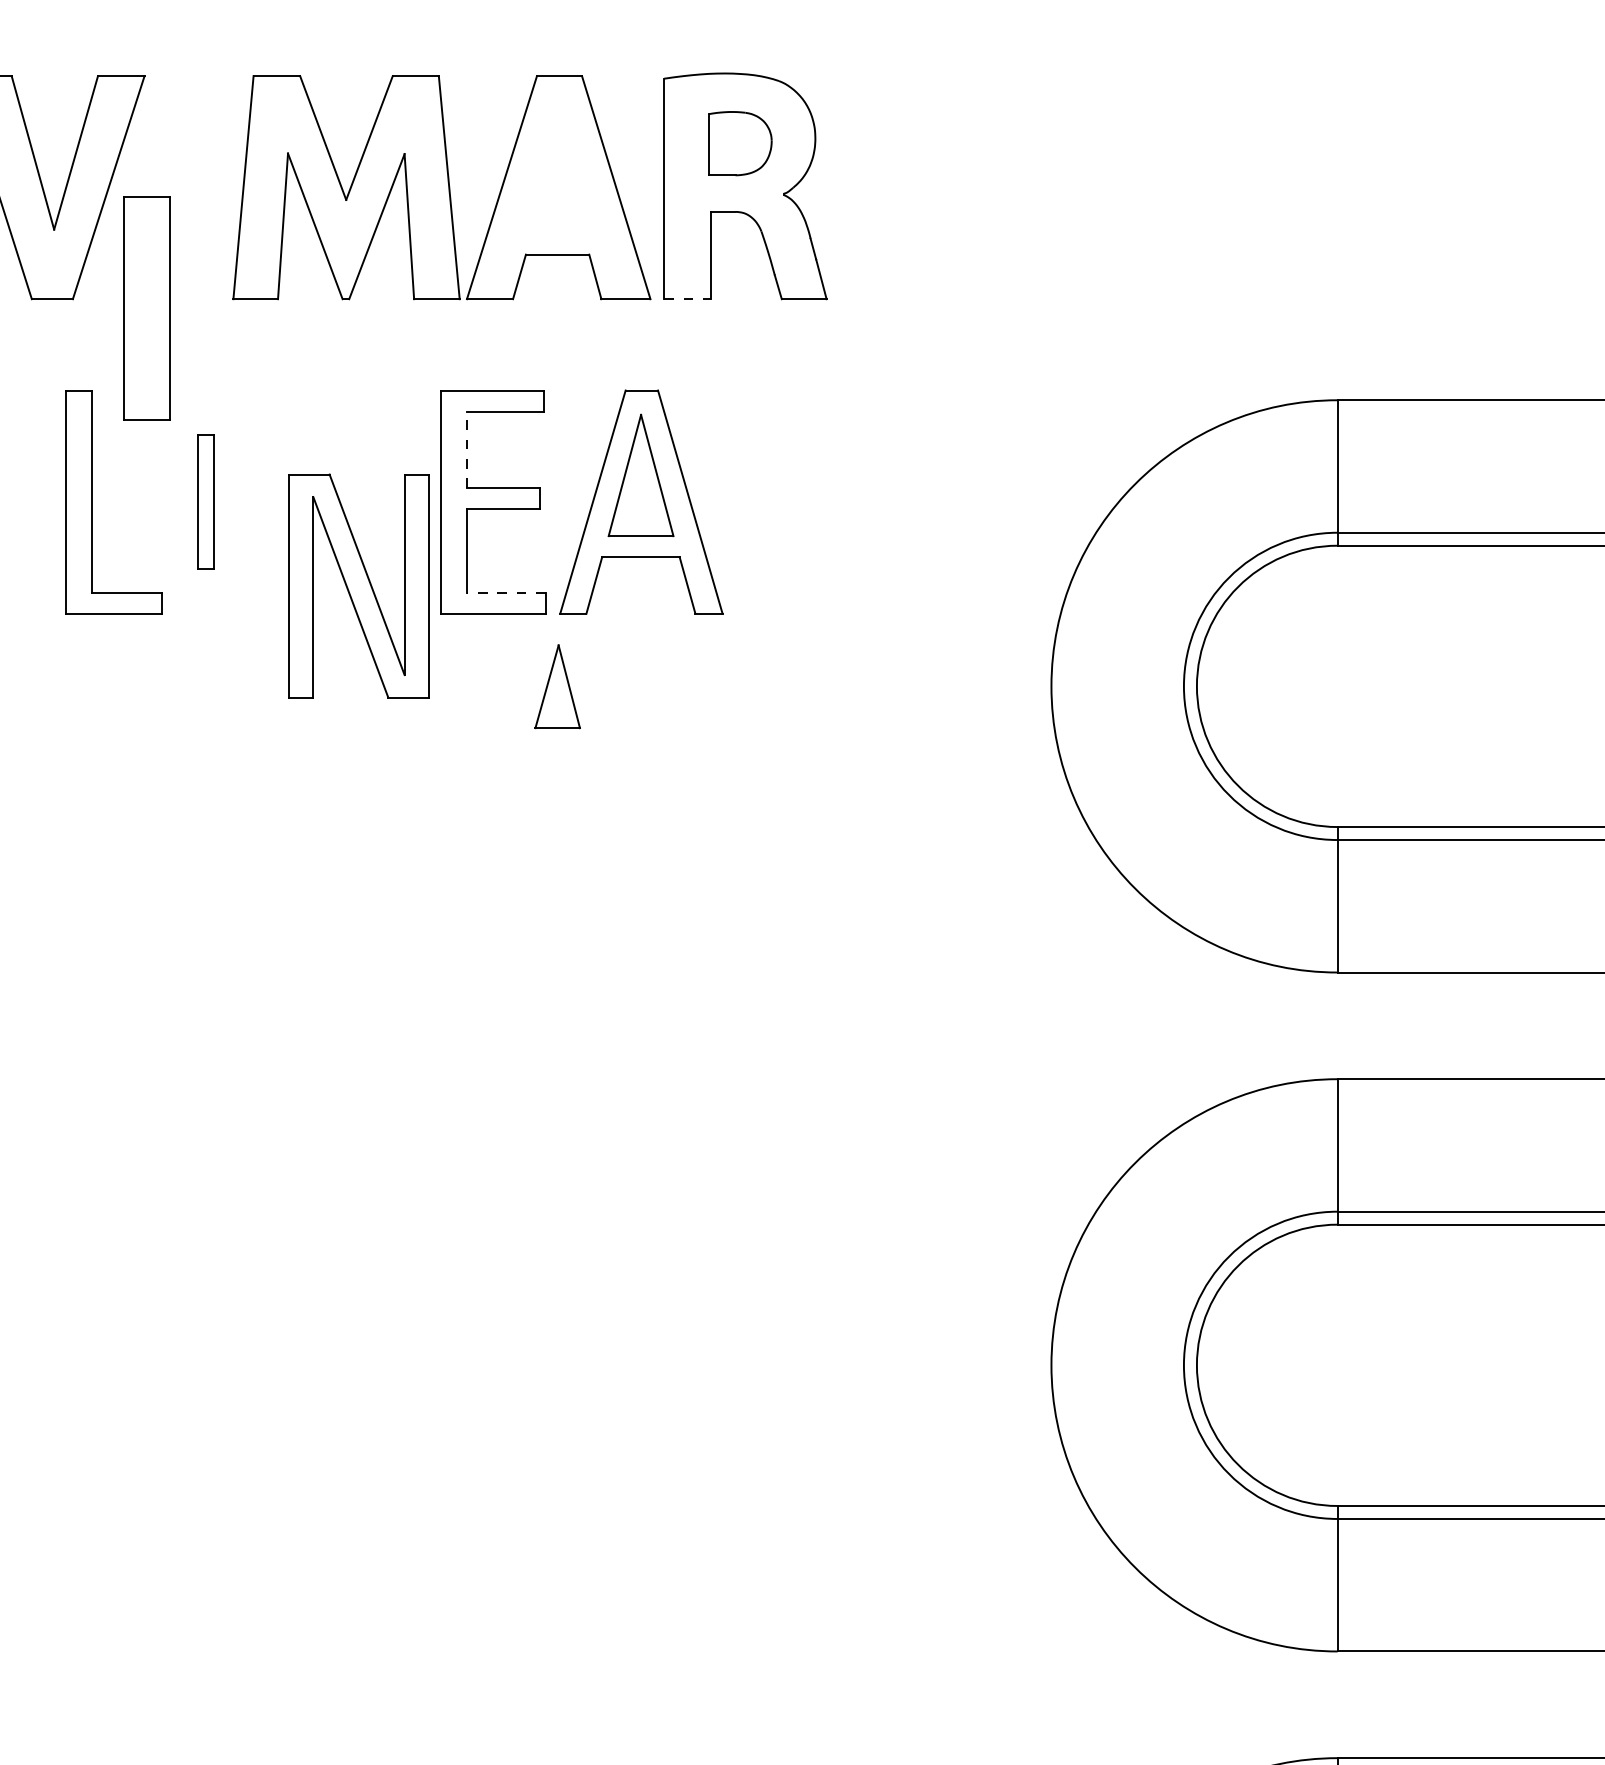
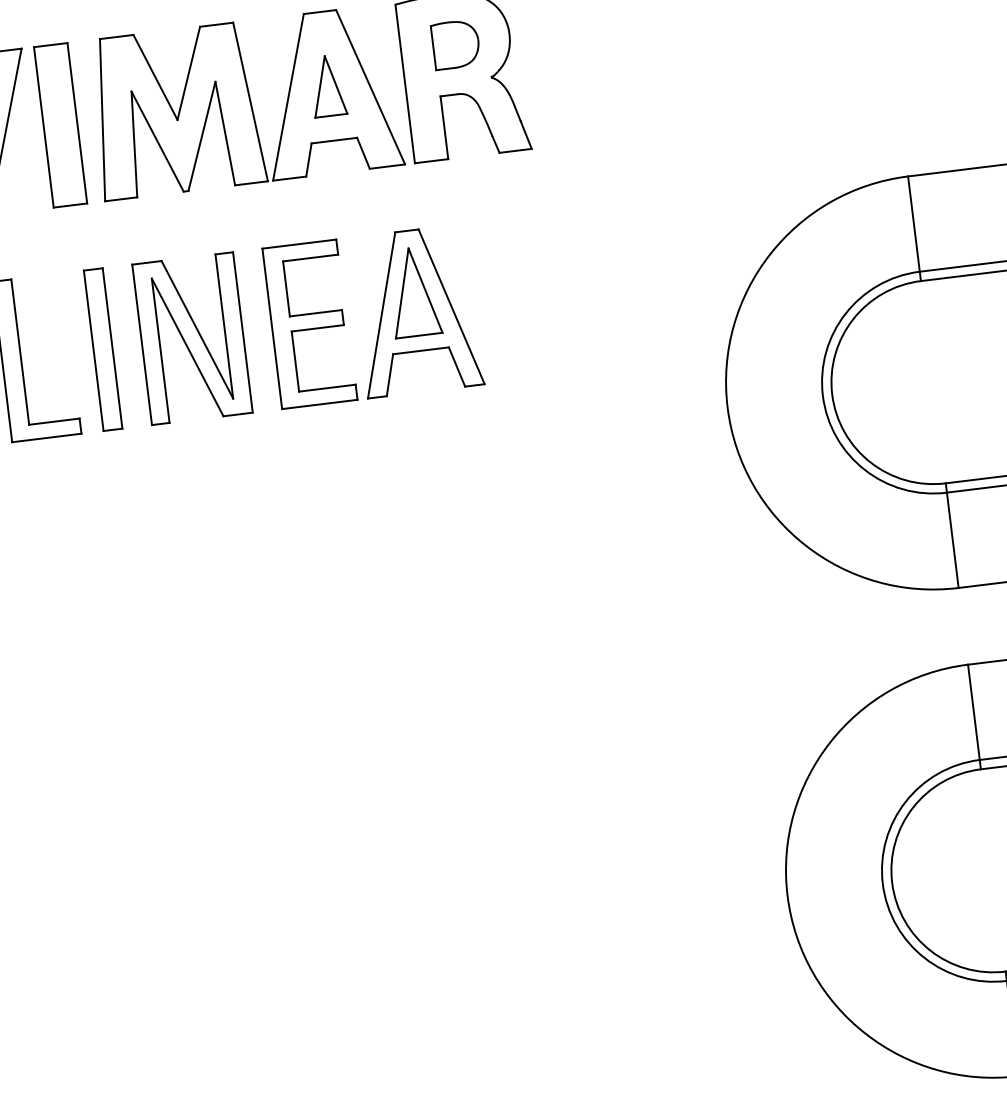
line: (687, 299) -> (431, 161), dashed -> solid
part: (146, 308) -> (60, 125), moved
line: (467, 449) -> (286, 288), dashed -> solid
part: (205, 502) -> (103, 349), size x1.67
part: (358, 585) -> (192, 338), moved
line: (505, 592) -> (326, 388), dashed -> solid
part: (557, 686) -> (327, 85), moved

